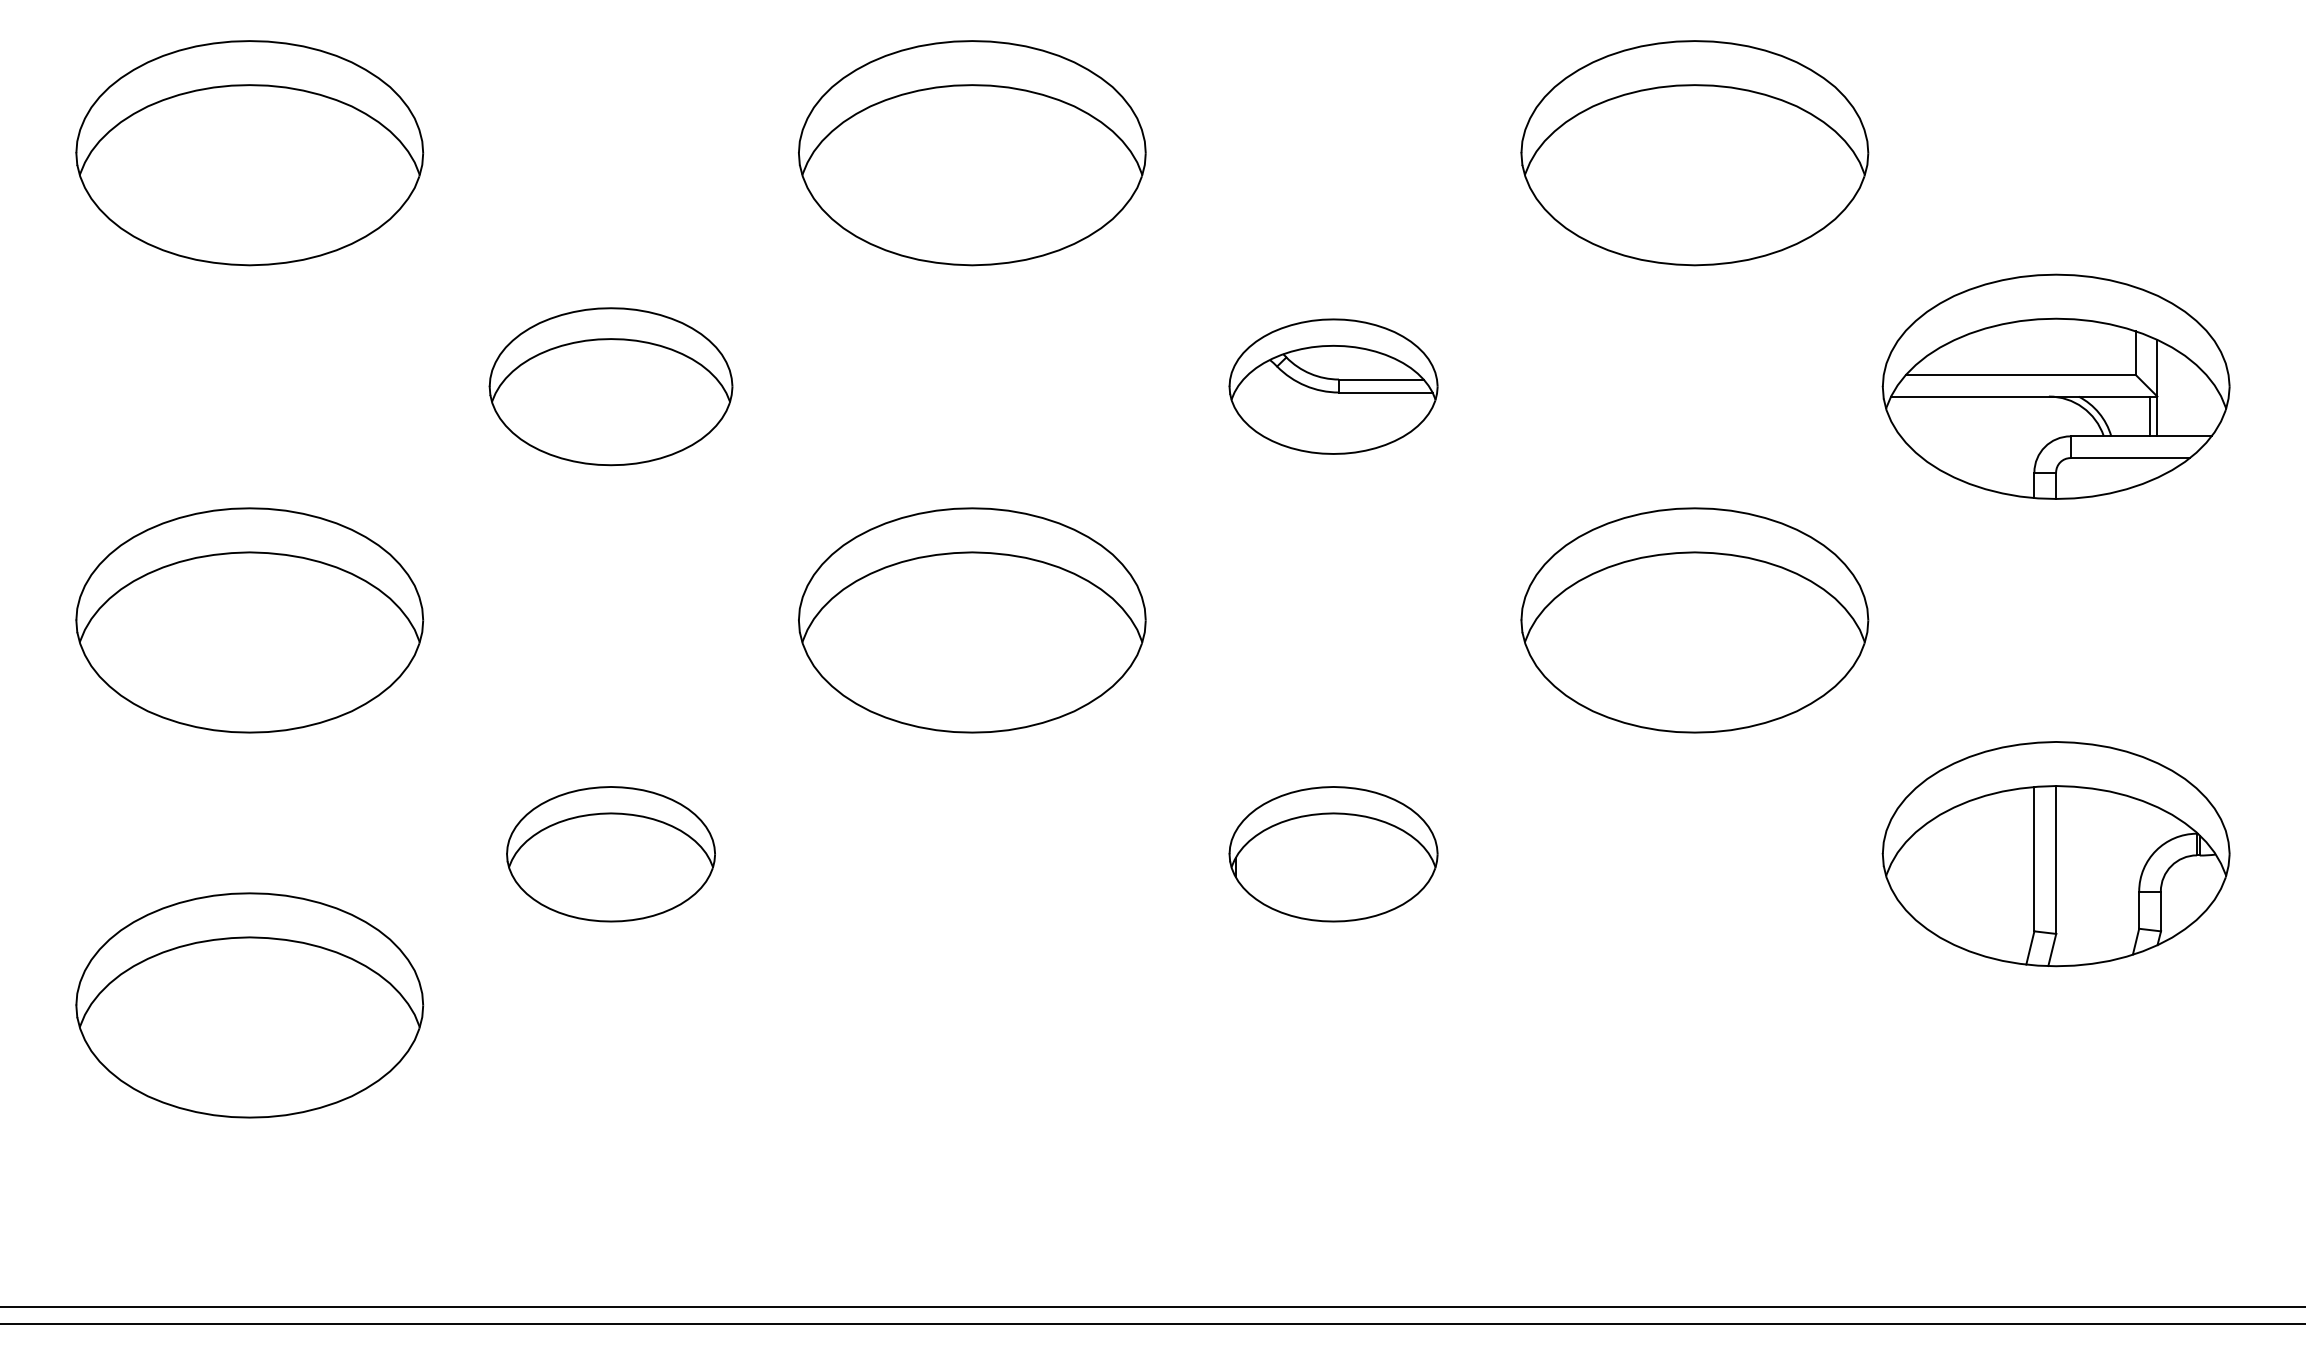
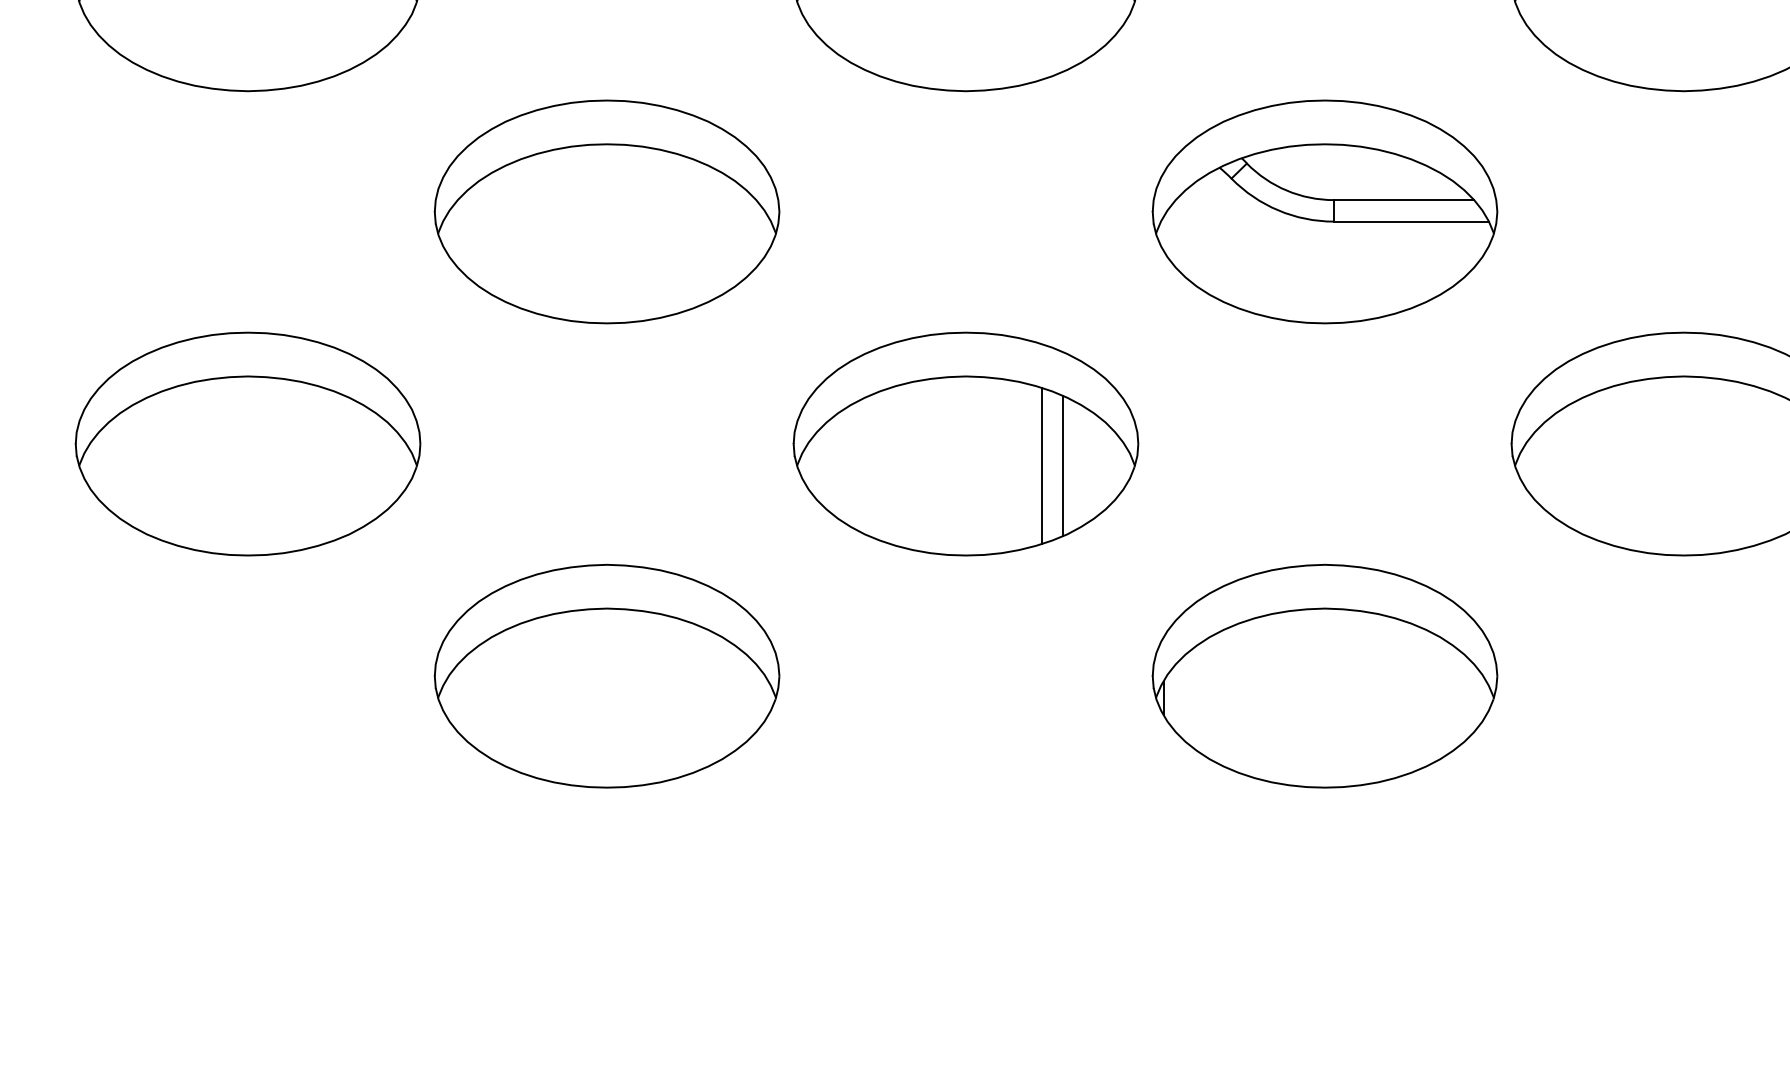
part: (610, 386) -> (606, 211), size x1.43
part: (1333, 386) -> (1324, 211), size x1.67
line: (1048, 642) -> (1041, 465), added
line: (1069, 642) -> (1062, 465), added
part: (610, 854) -> (606, 676), size x1.67
part: (1333, 854) -> (1324, 676), size x1.67
part: (249, 1005) -> (247, 826), removed

